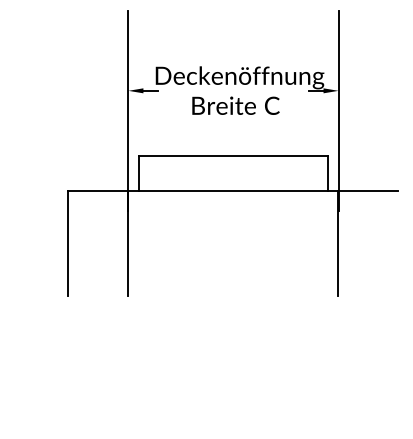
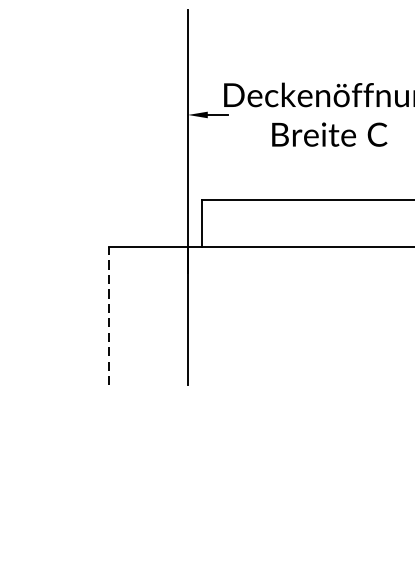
line: (68, 243) -> (109, 316), solid -> dashed

